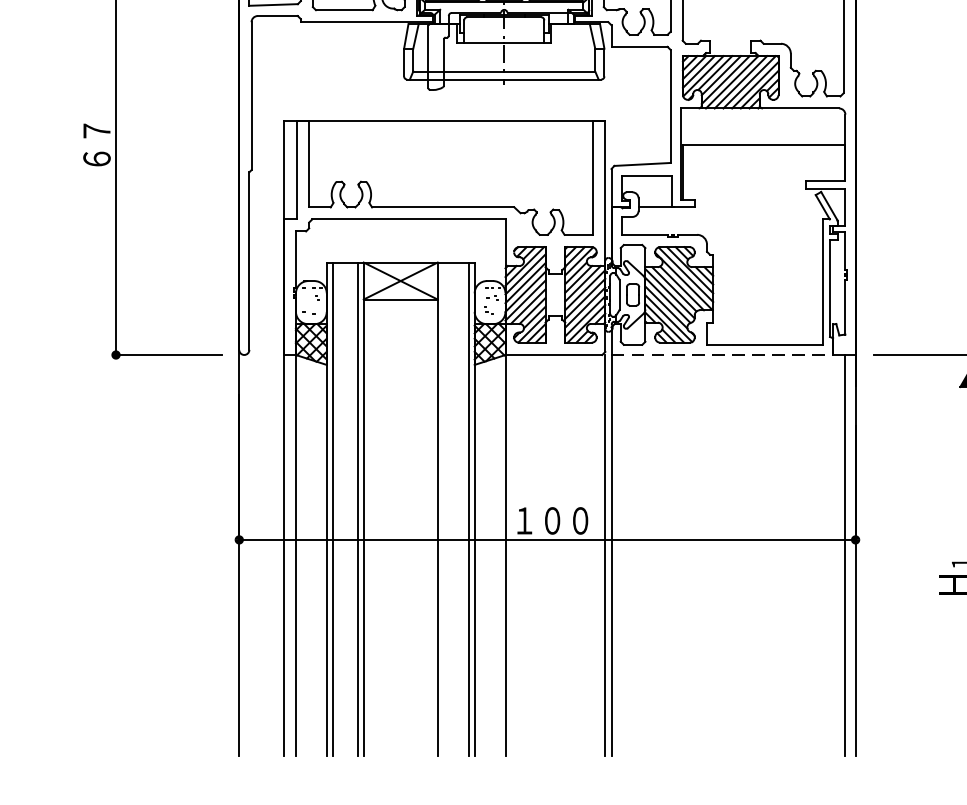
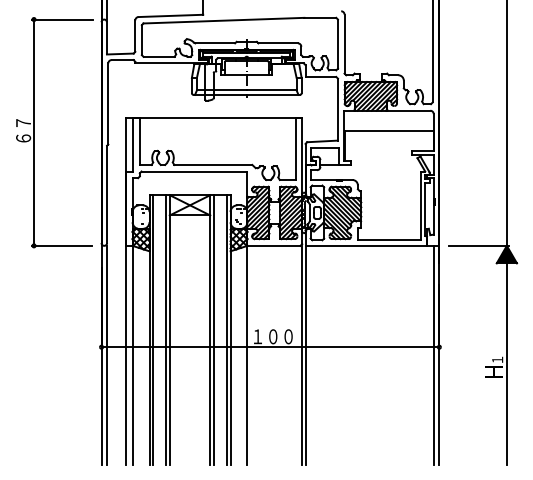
line: (722, 354) -> (366, 245), dashed -> solid
line: (443, 509) -> (213, 330), added
line: (250, 555) -> (107, 355), added

